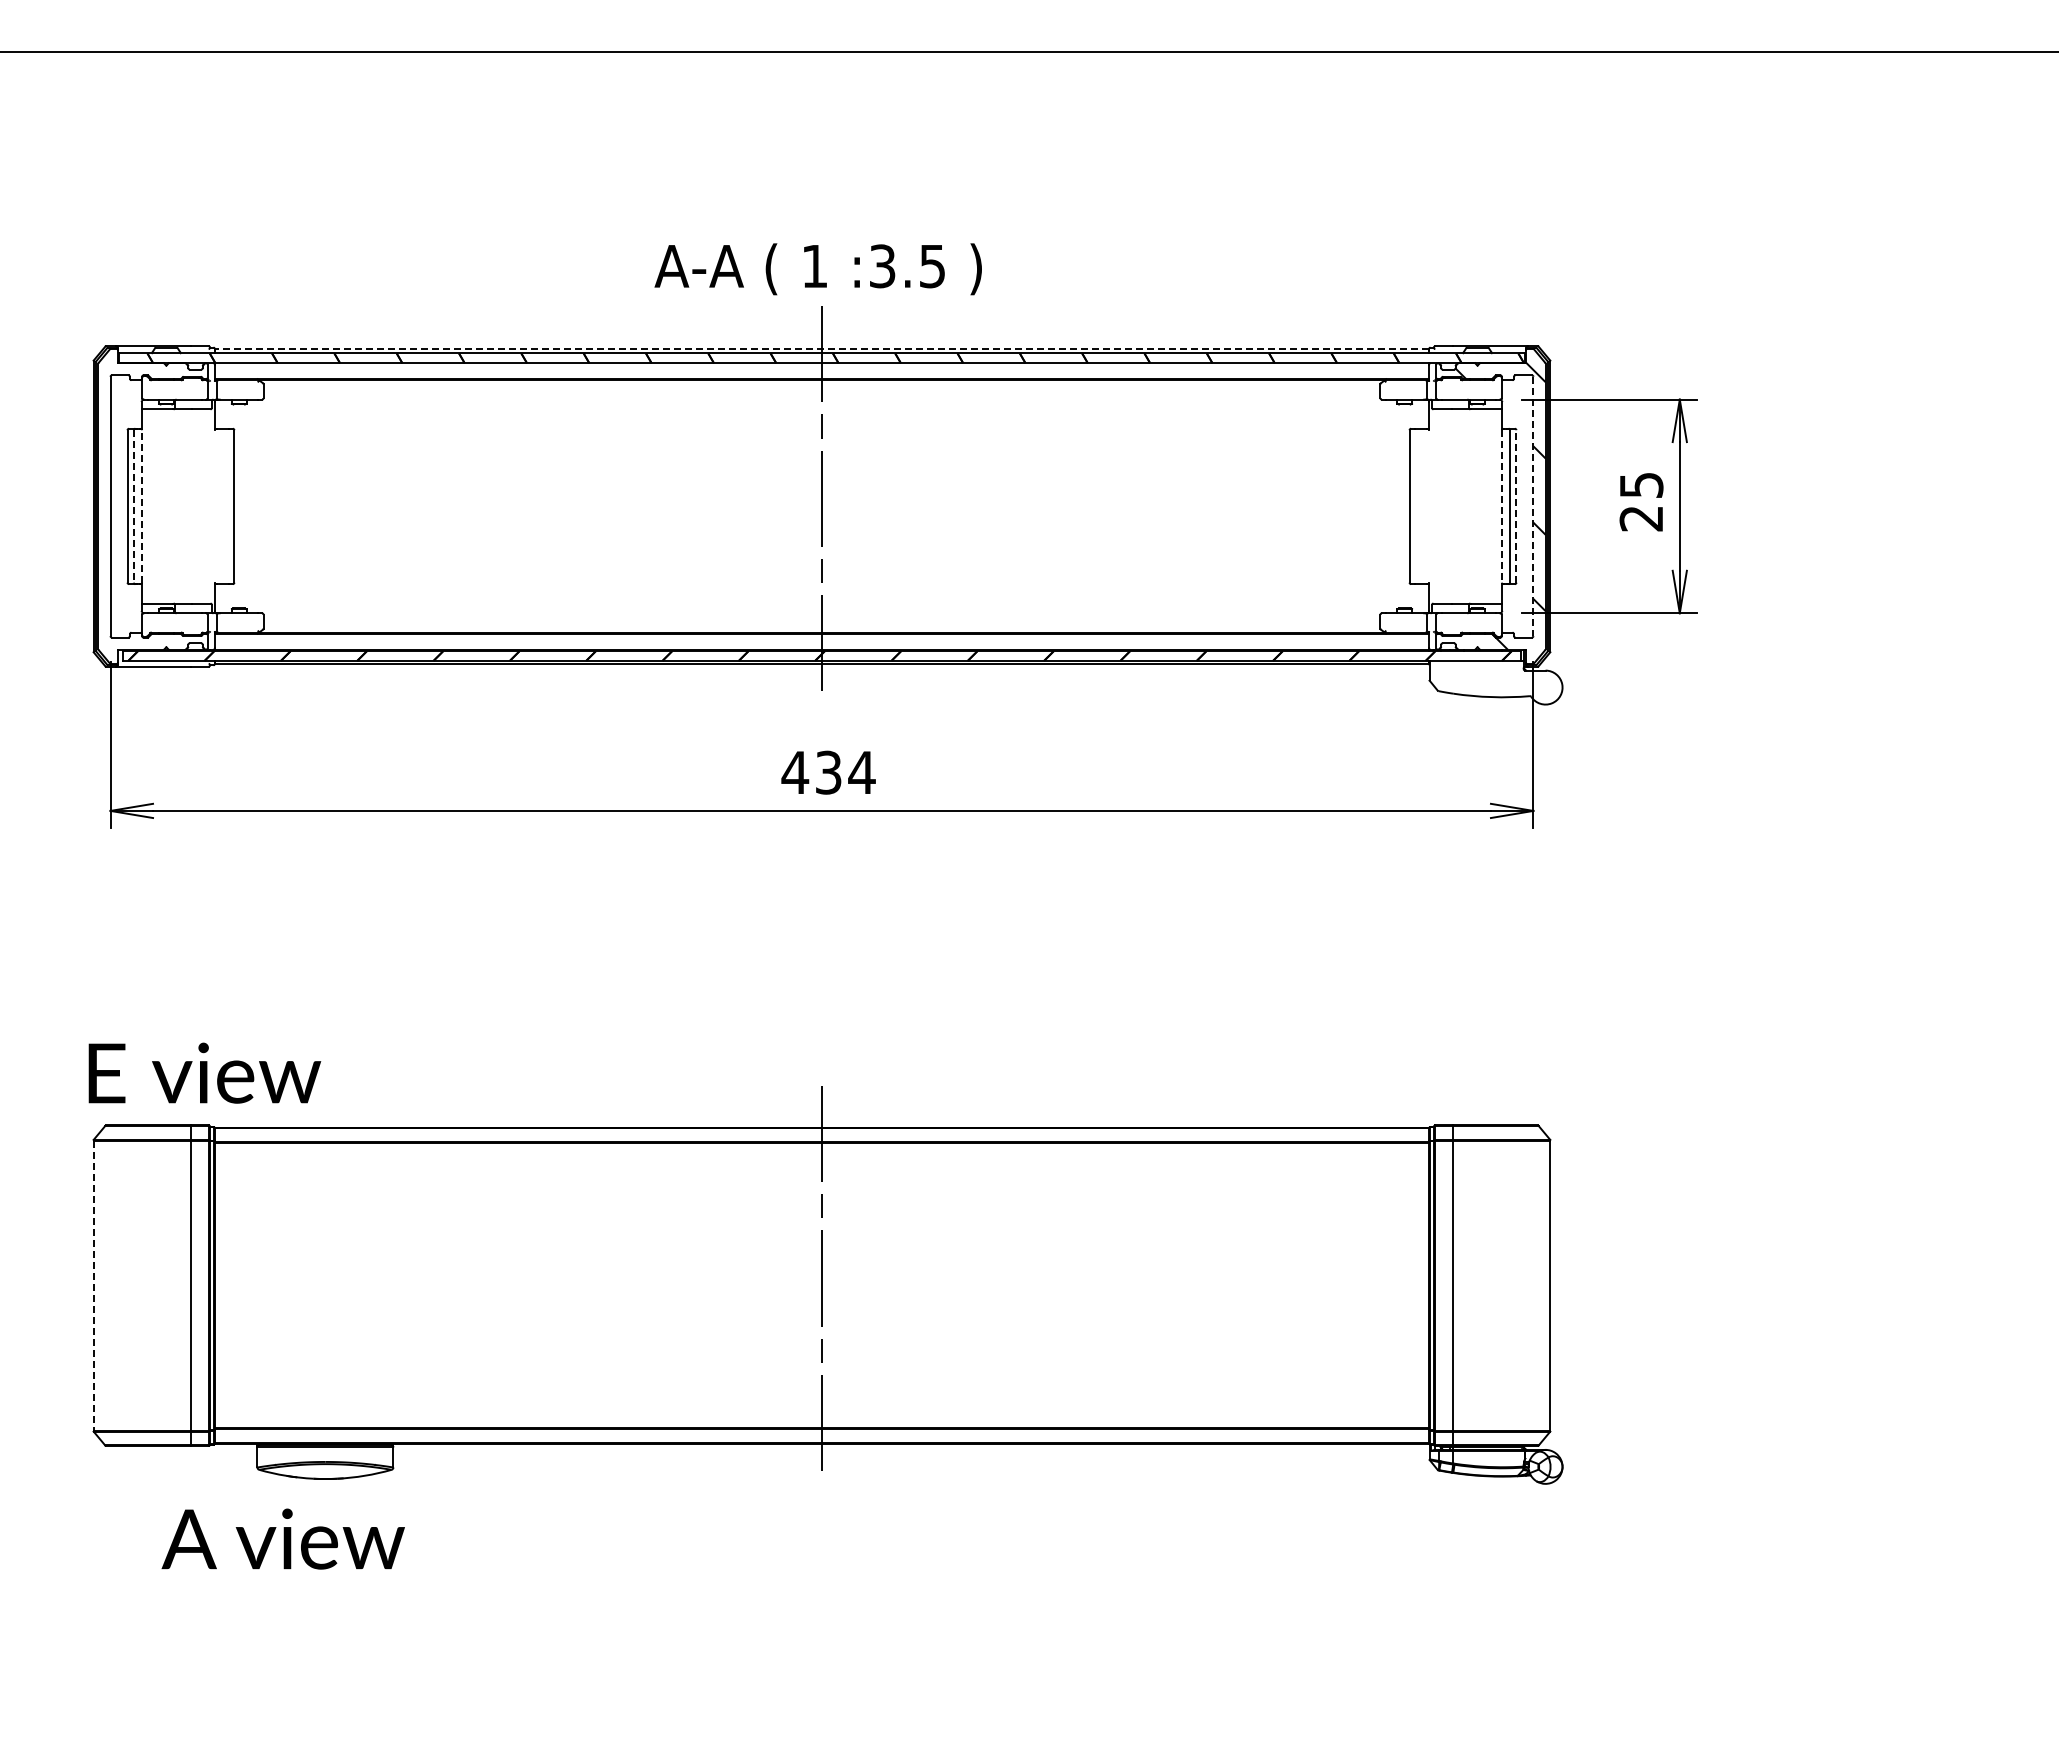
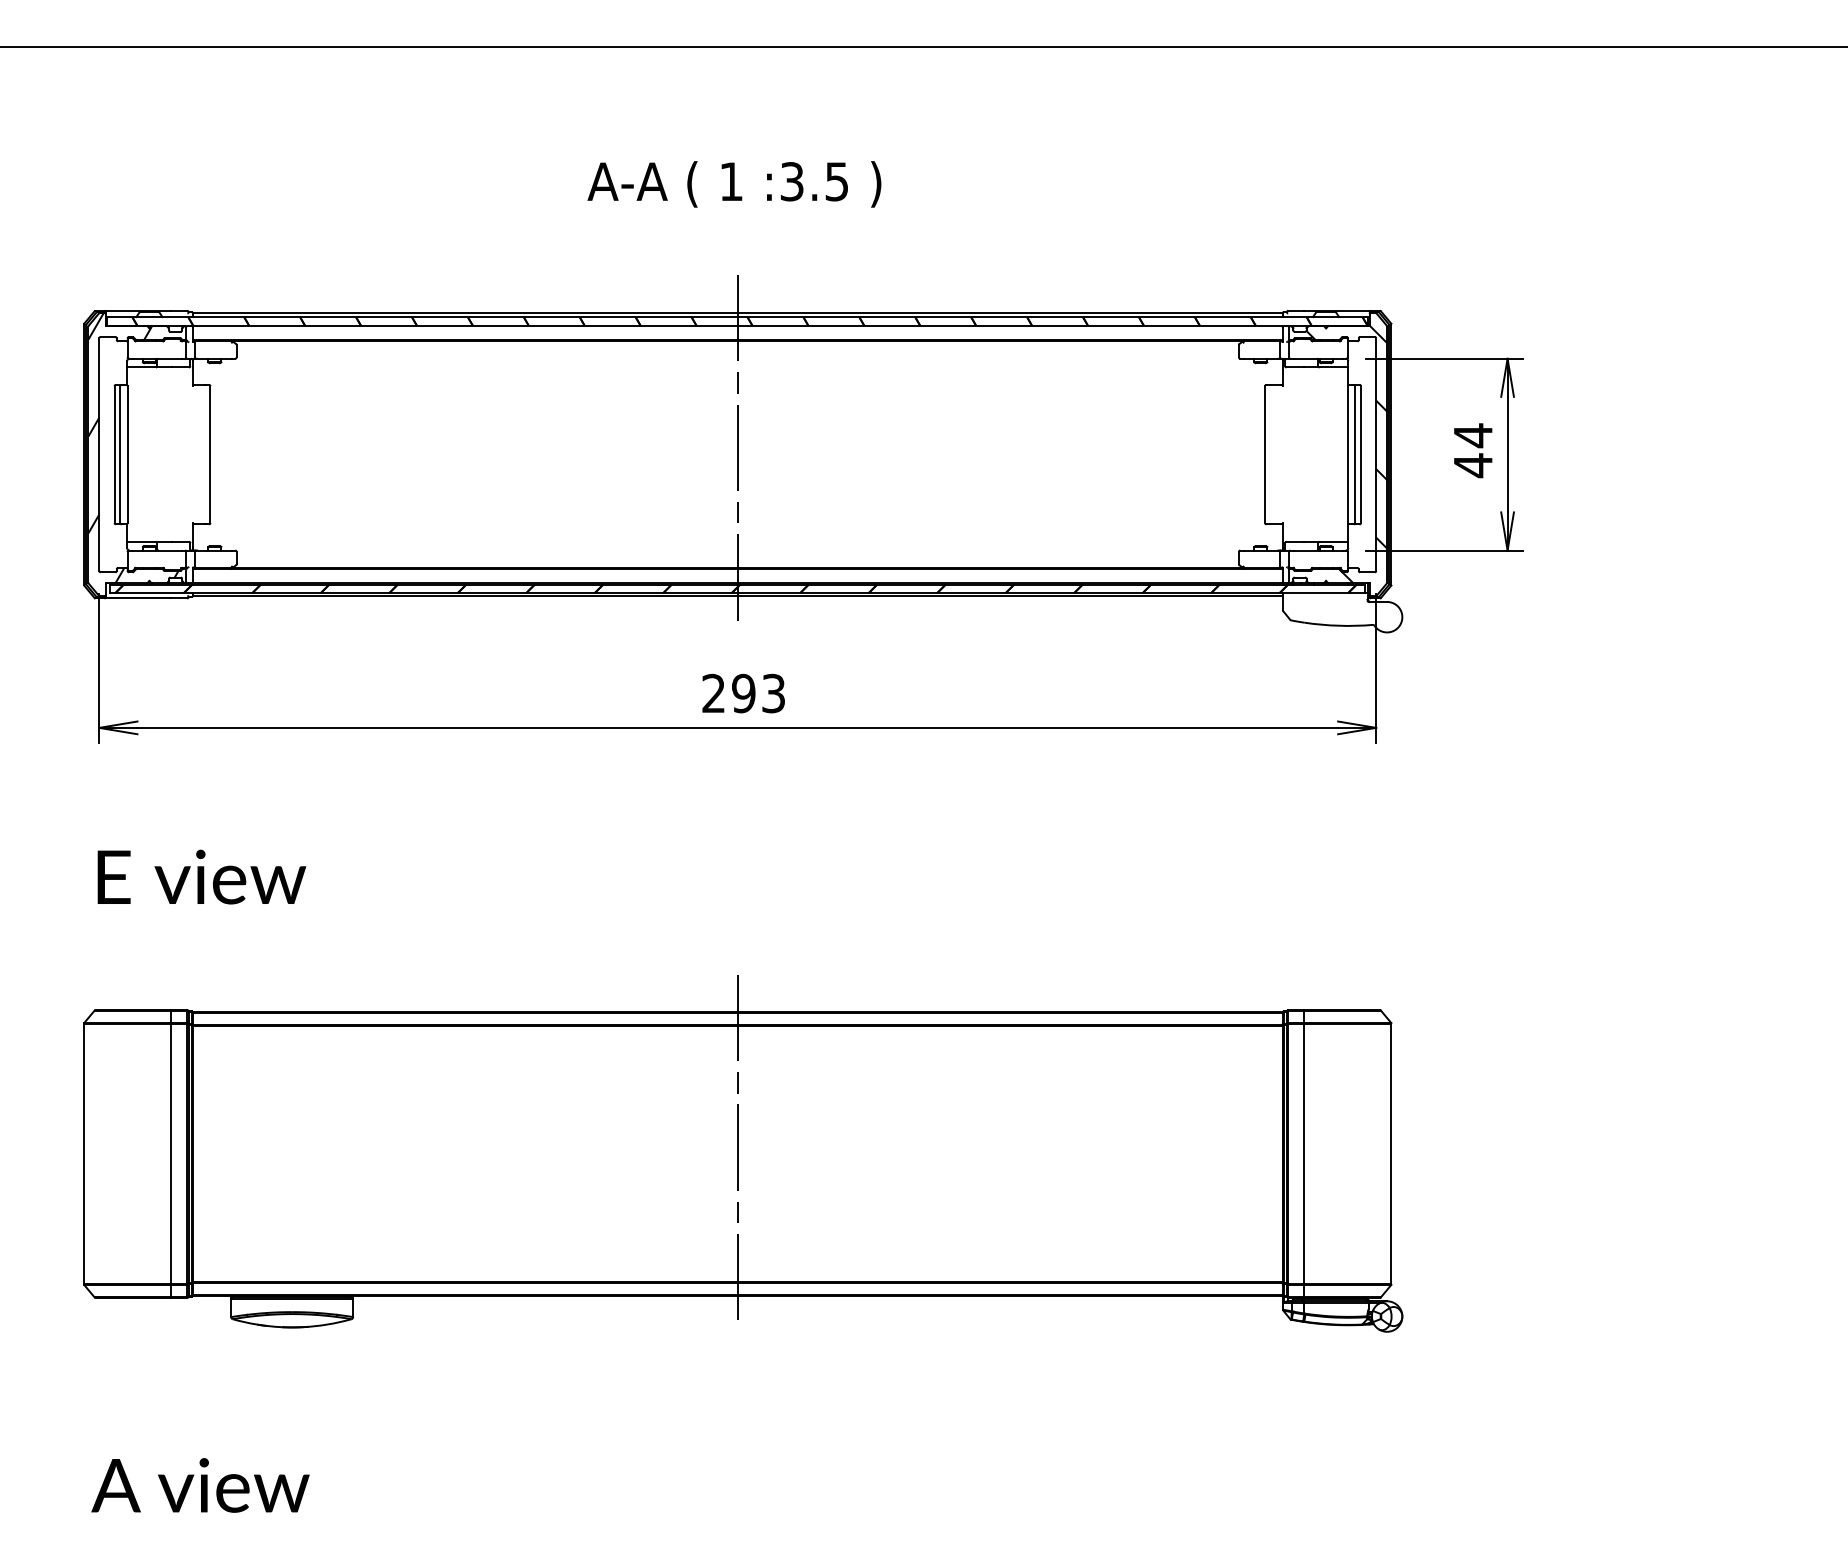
text: (817, 269) -> (733, 184), moved
line: (821, 348) -> (737, 312), dashed -> solid
hatch: (148, 498) -> (133, 447), added
text: (1641, 501) -> (1473, 450), 25 -> 44
line: (142, 505) -> (128, 453), dashed -> solid
line: (1516, 505) -> (1361, 453), dashed -> solid
line: (133, 506) -> (119, 454), dashed -> solid
line: (1501, 506) -> (1347, 454), dashed -> solid
line: (1533, 506) -> (1376, 454), dashed -> solid
text: (828, 772) -> (743, 693), 434 -> 293
text: (204, 1072) -> (201, 876), moved
line: (93, 1286) -> (84, 1154), dashed -> solid
text: (282, 1538) -> (199, 1484), moved

